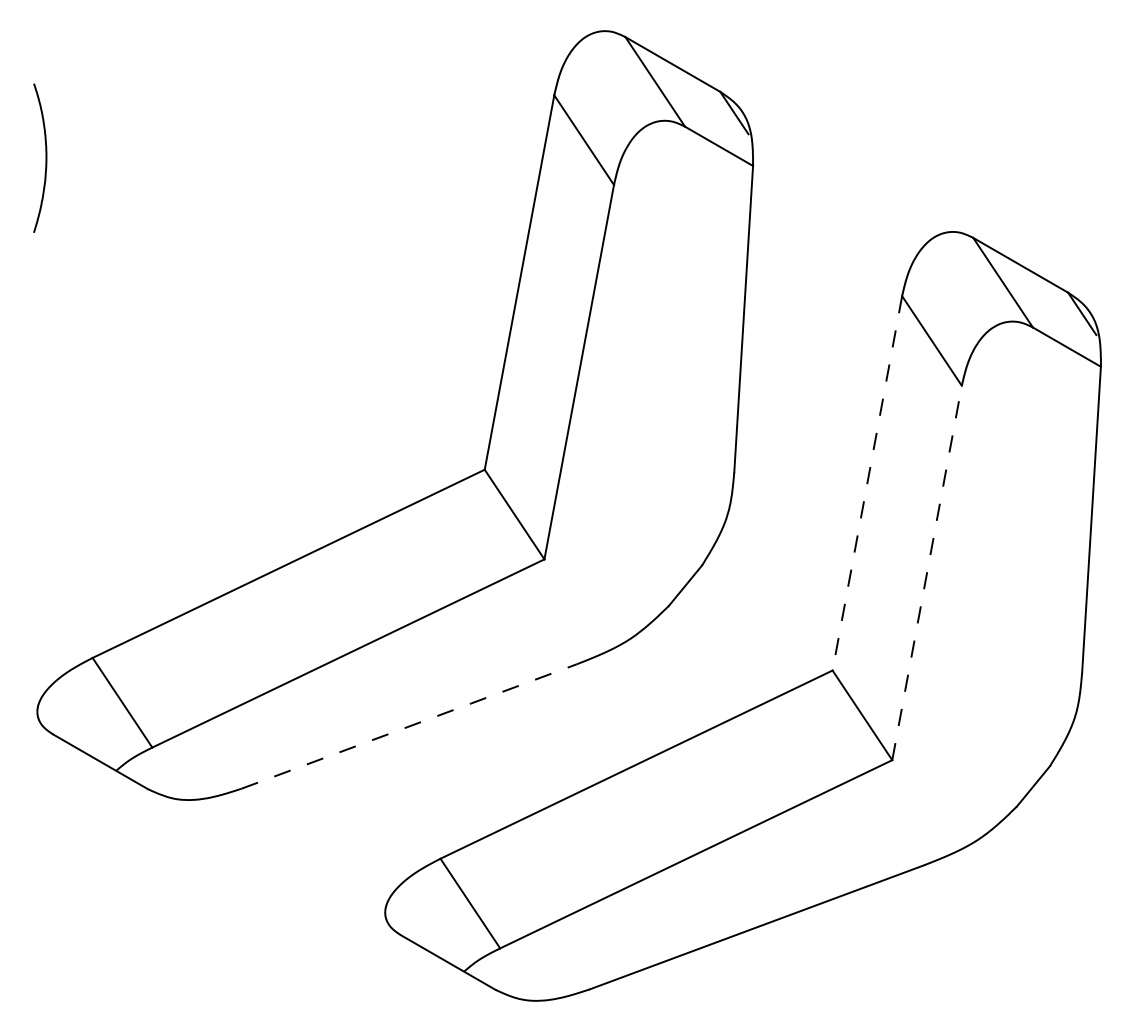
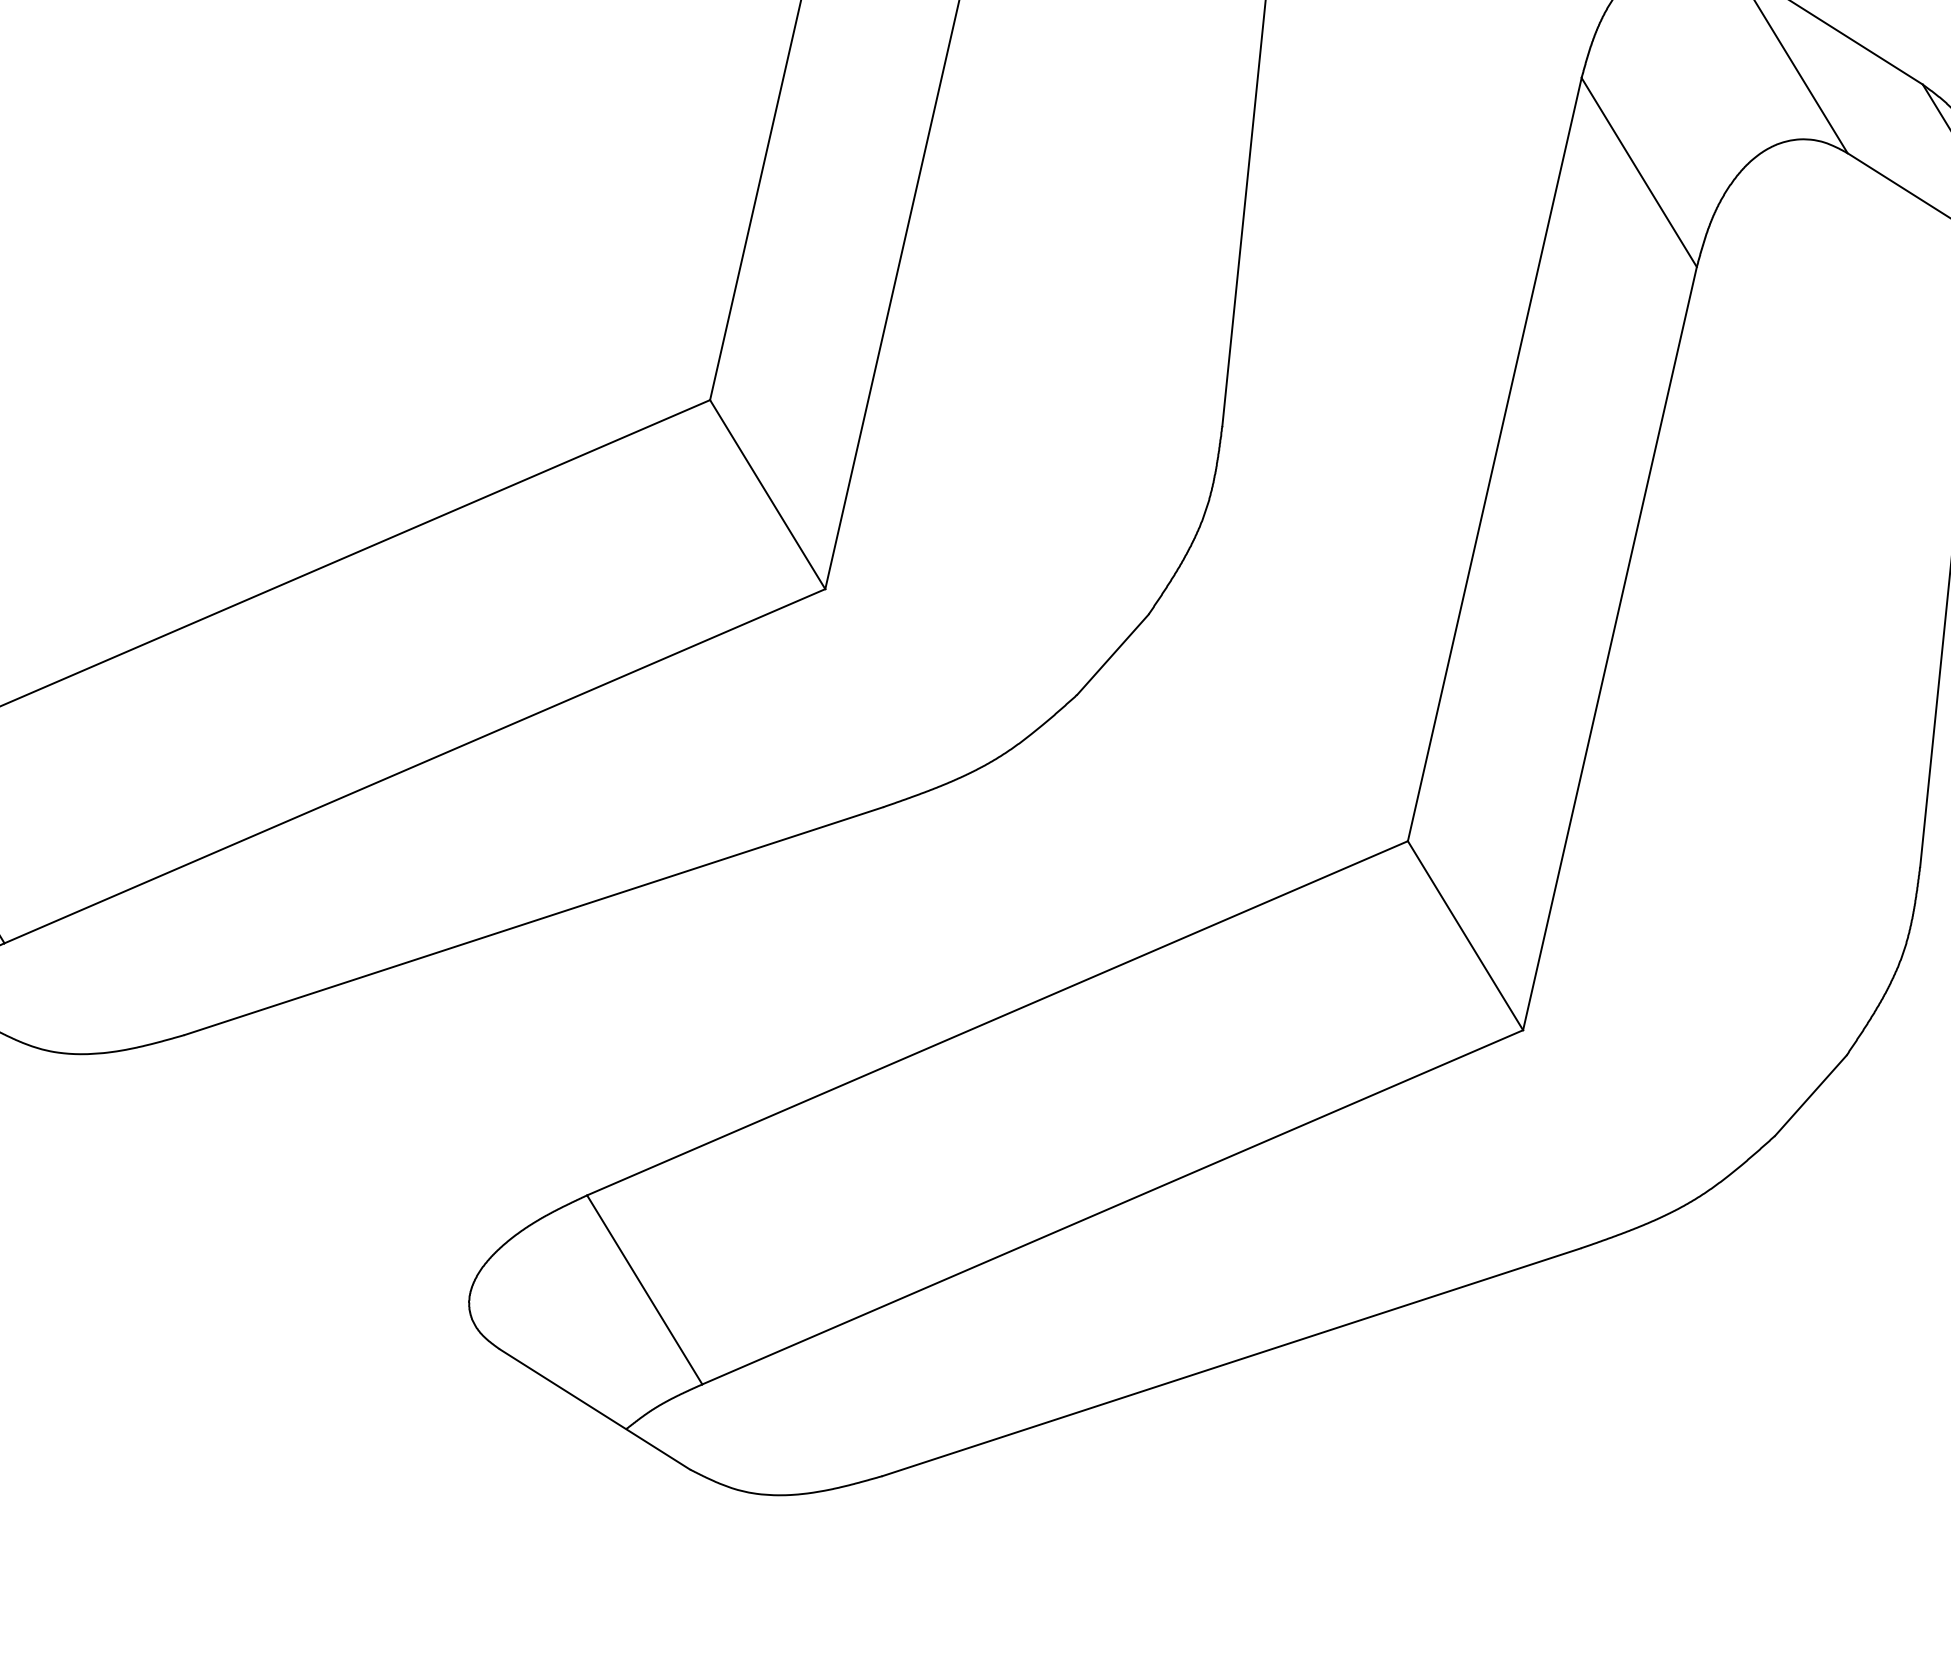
line: (867, 483) -> (1495, 459), dashed -> solid
line: (927, 572) -> (1610, 647), dashed -> solid
line: (409, 726) -> (534, 921), dashed -> solid

